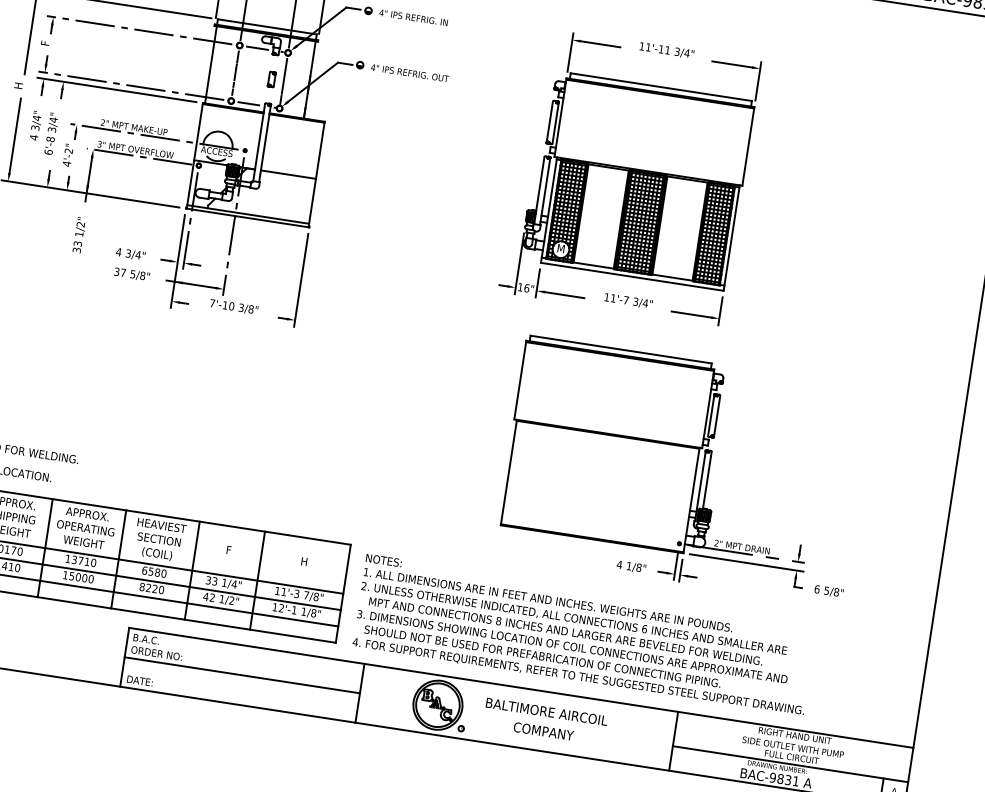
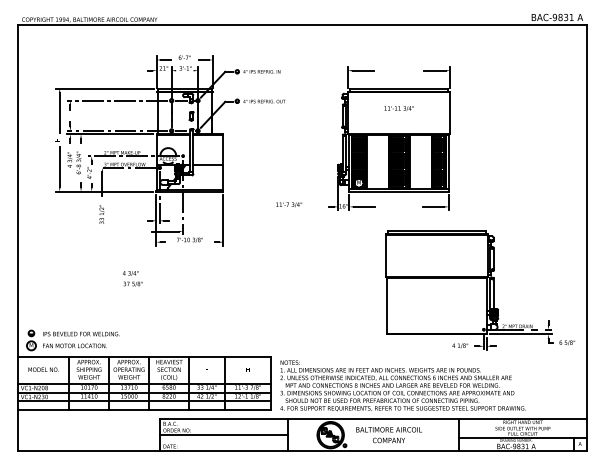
text: (665, 50) -> (398, 108), moved
text: (132, 263) -> (132, 278), moved
text: (629, 300) -> (289, 204), moved
part: (684, 470) -> (480, 290), moved

